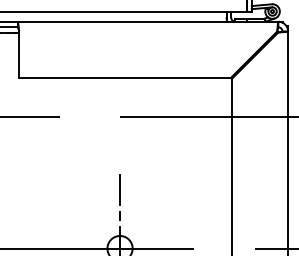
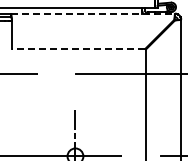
line: (148, 21) -> (93, 13), solid -> dashed
line: (124, 77) -> (78, 48), solid -> dashed

